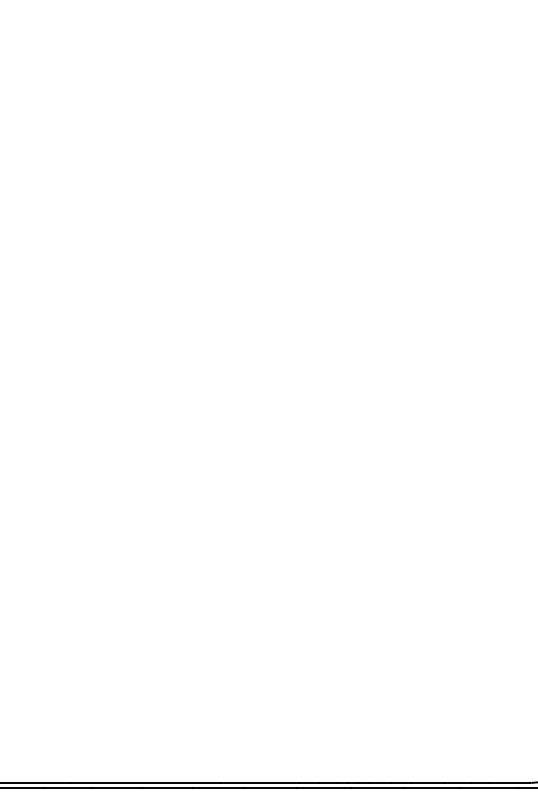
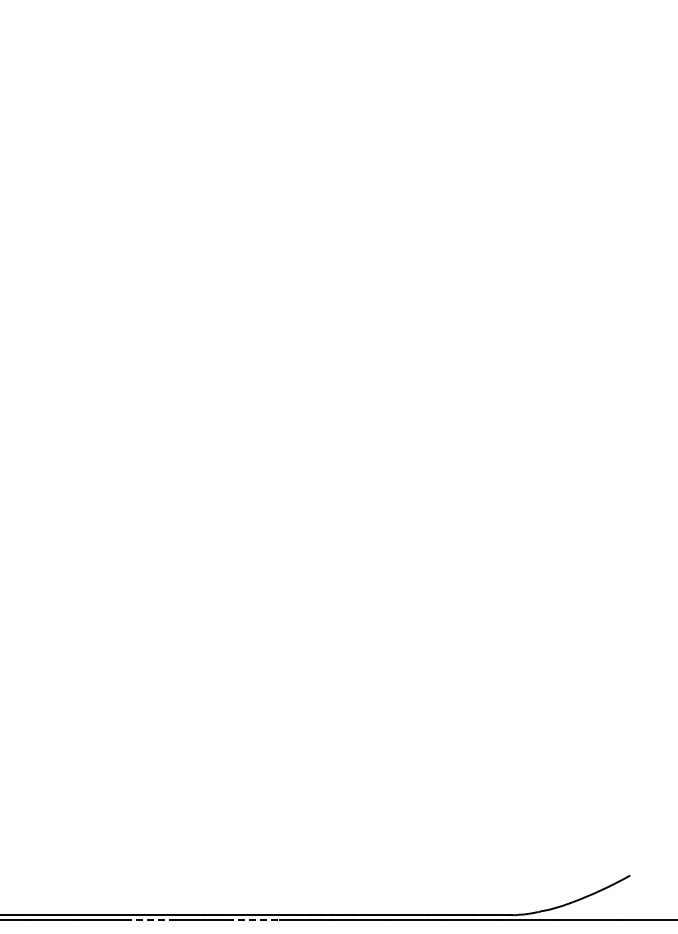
line: (167, 788) -> (150, 920), solid -> dashed
line: (271, 788) -> (254, 920), solid -> dashed

